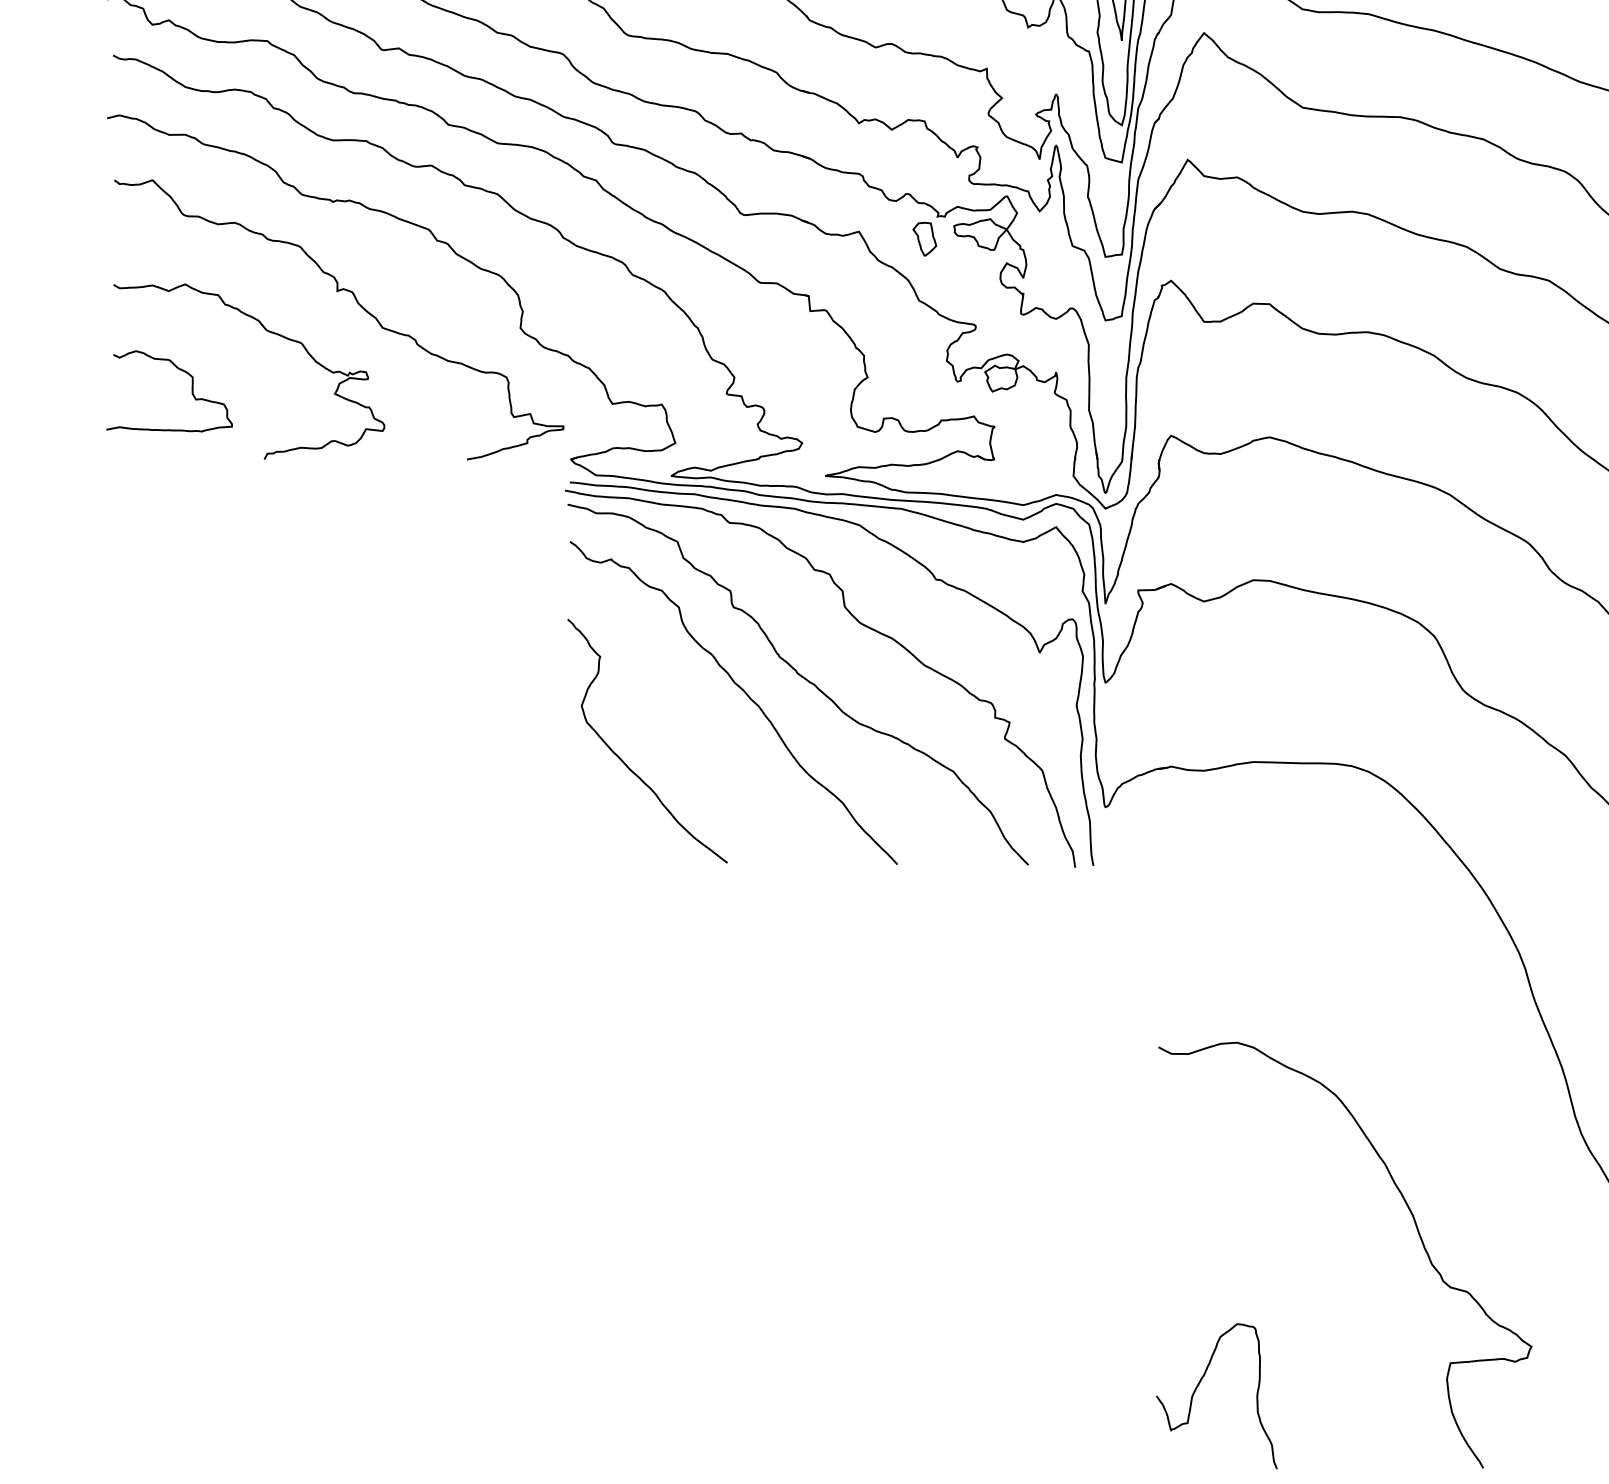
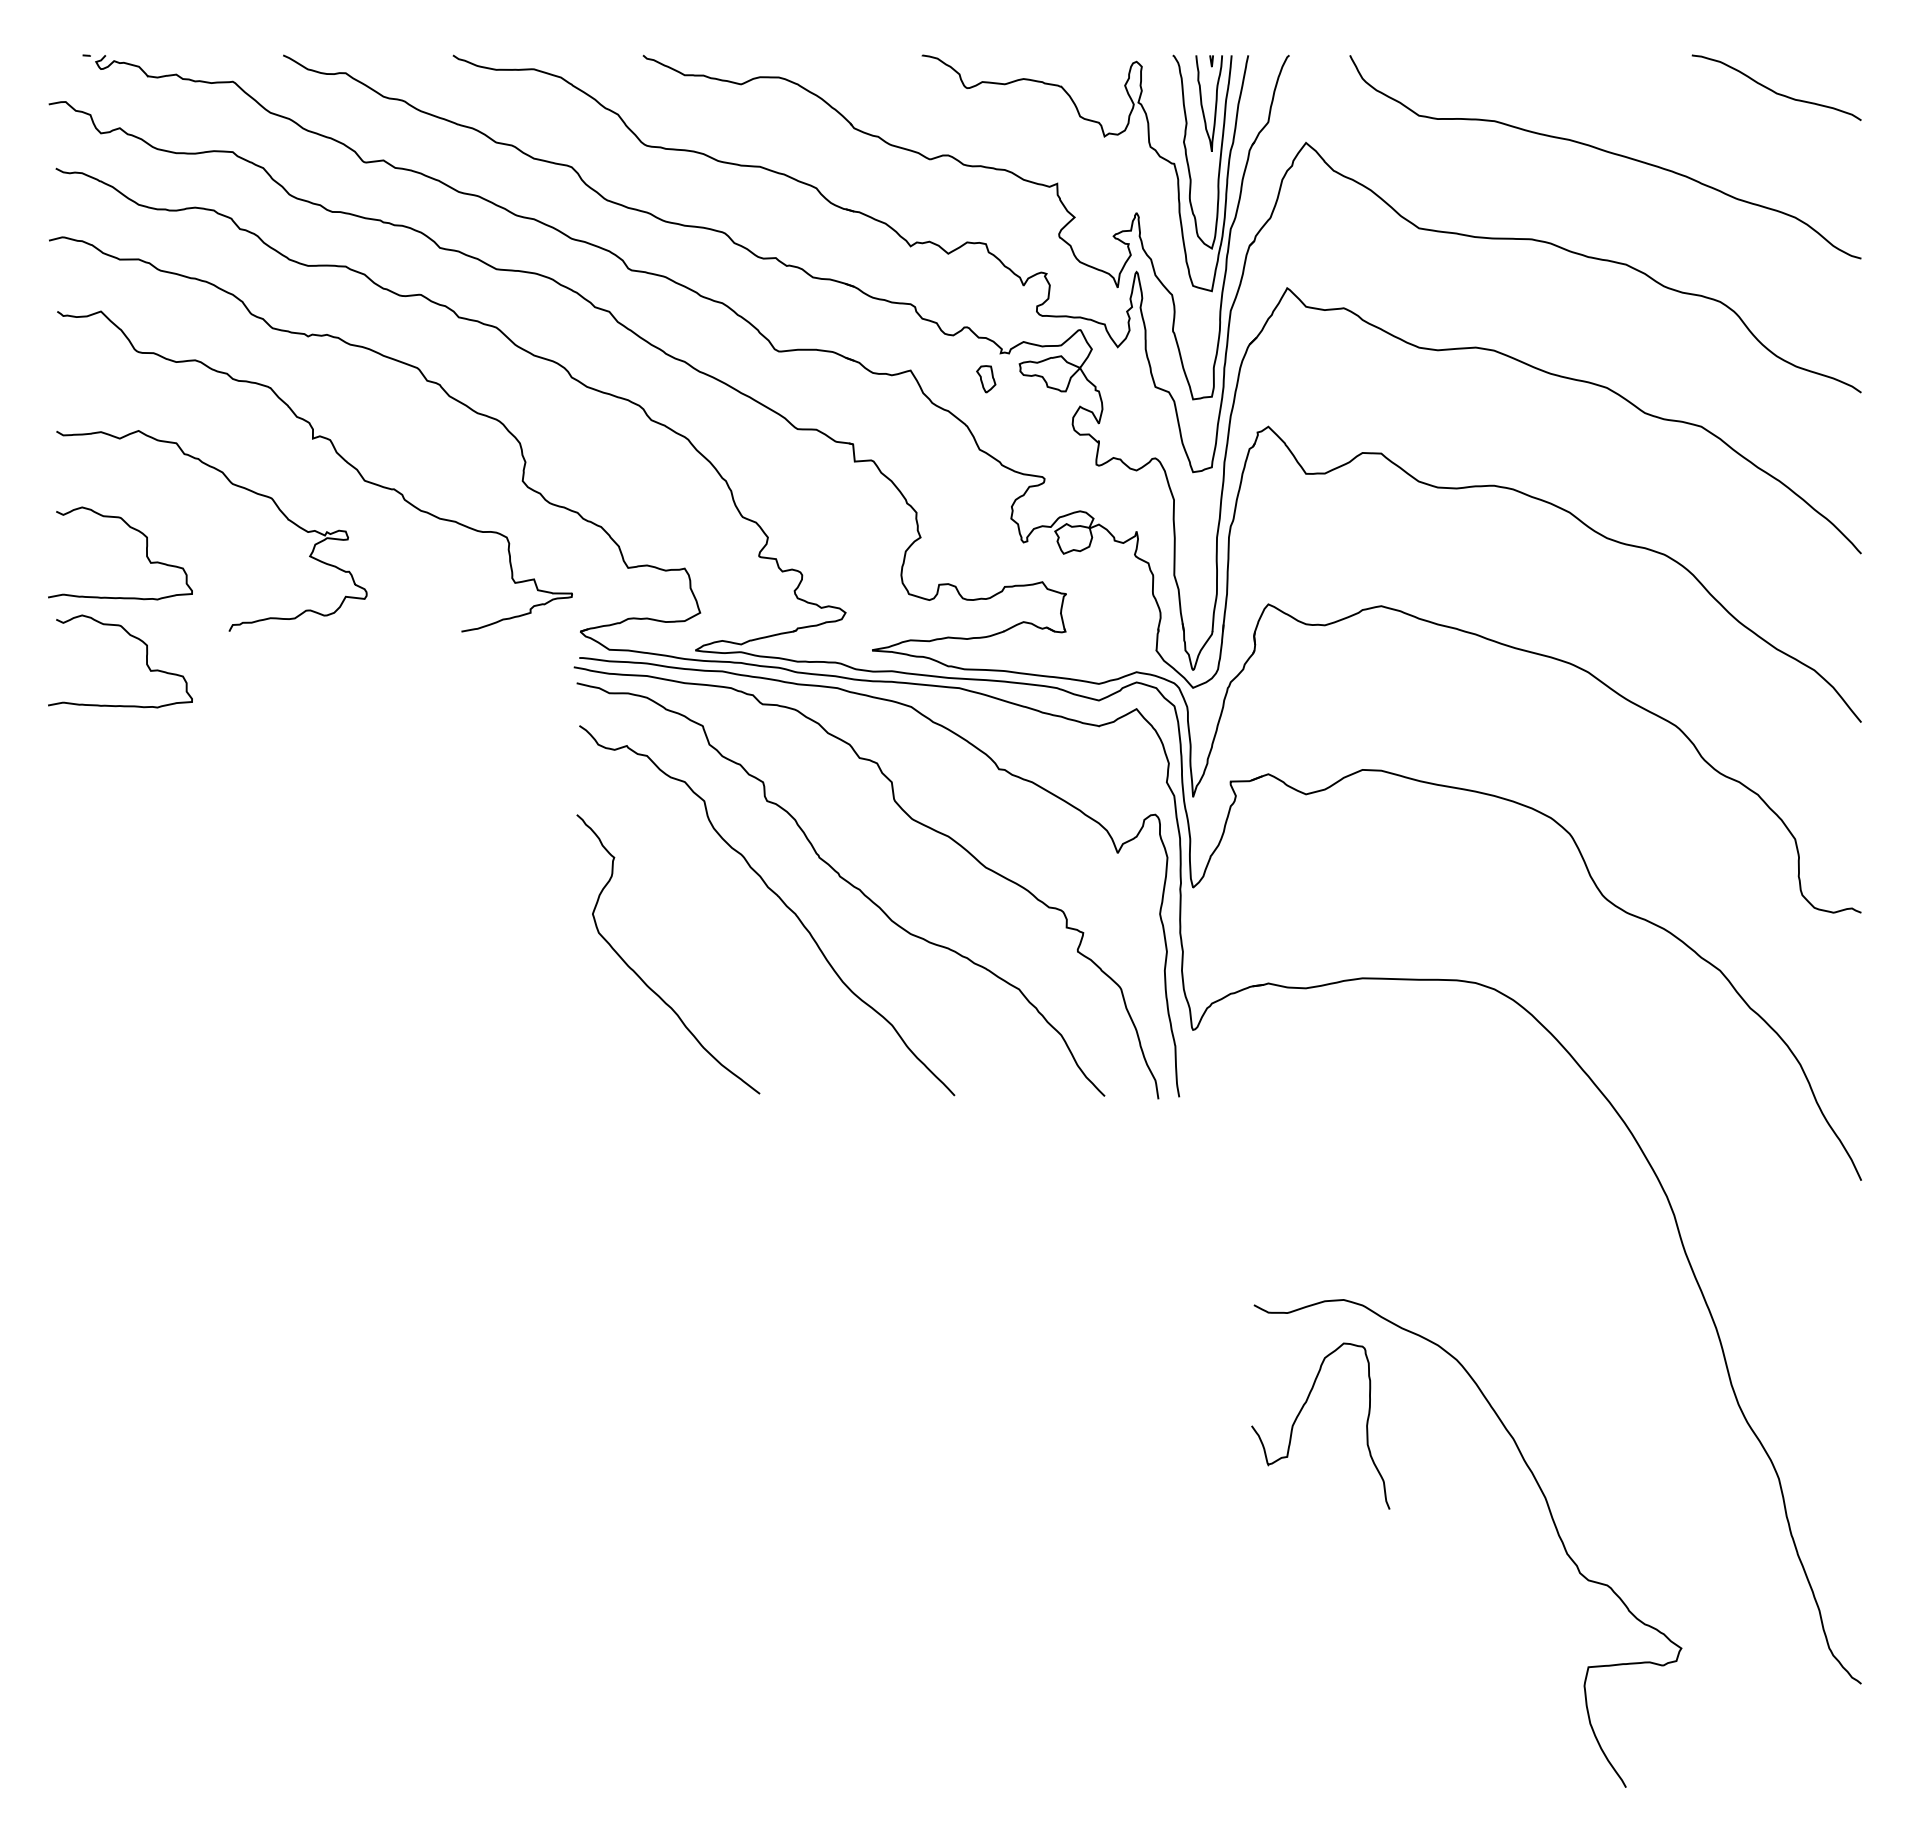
part: (925, 239) -> (986, 379), size x0.7
curve: (192, 485) -> (146, 661), added
curve: (1198, 1386) -> (1299, 1415), moved

